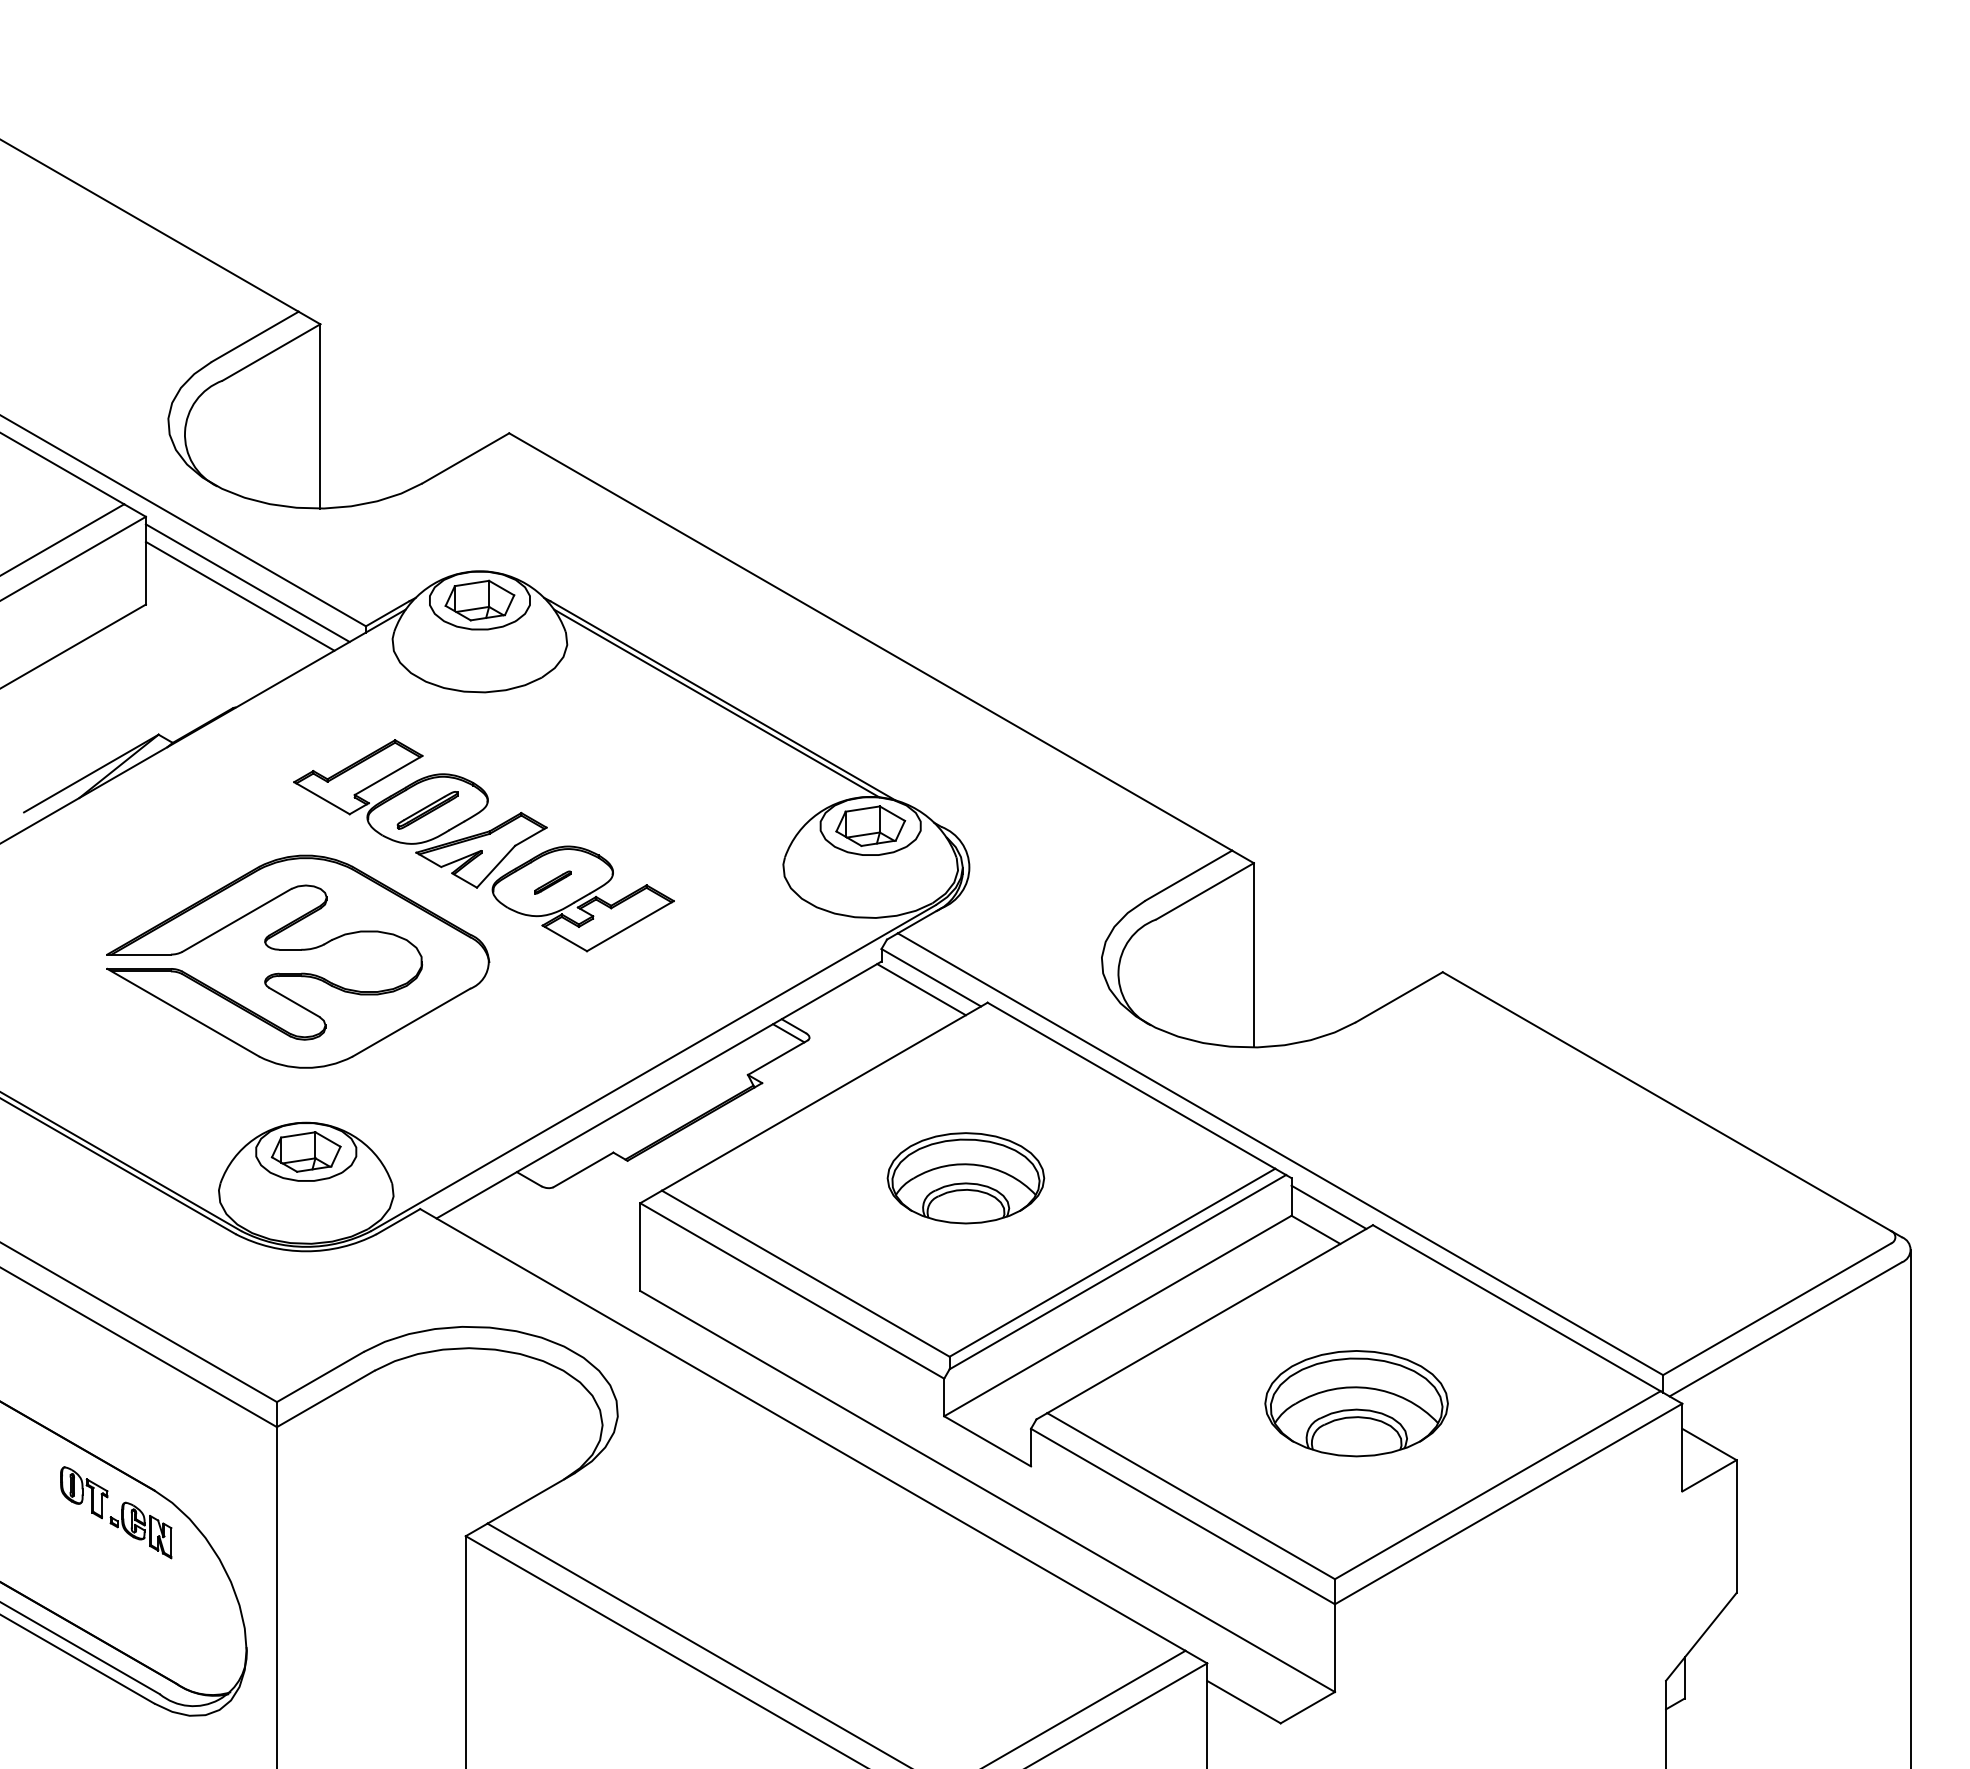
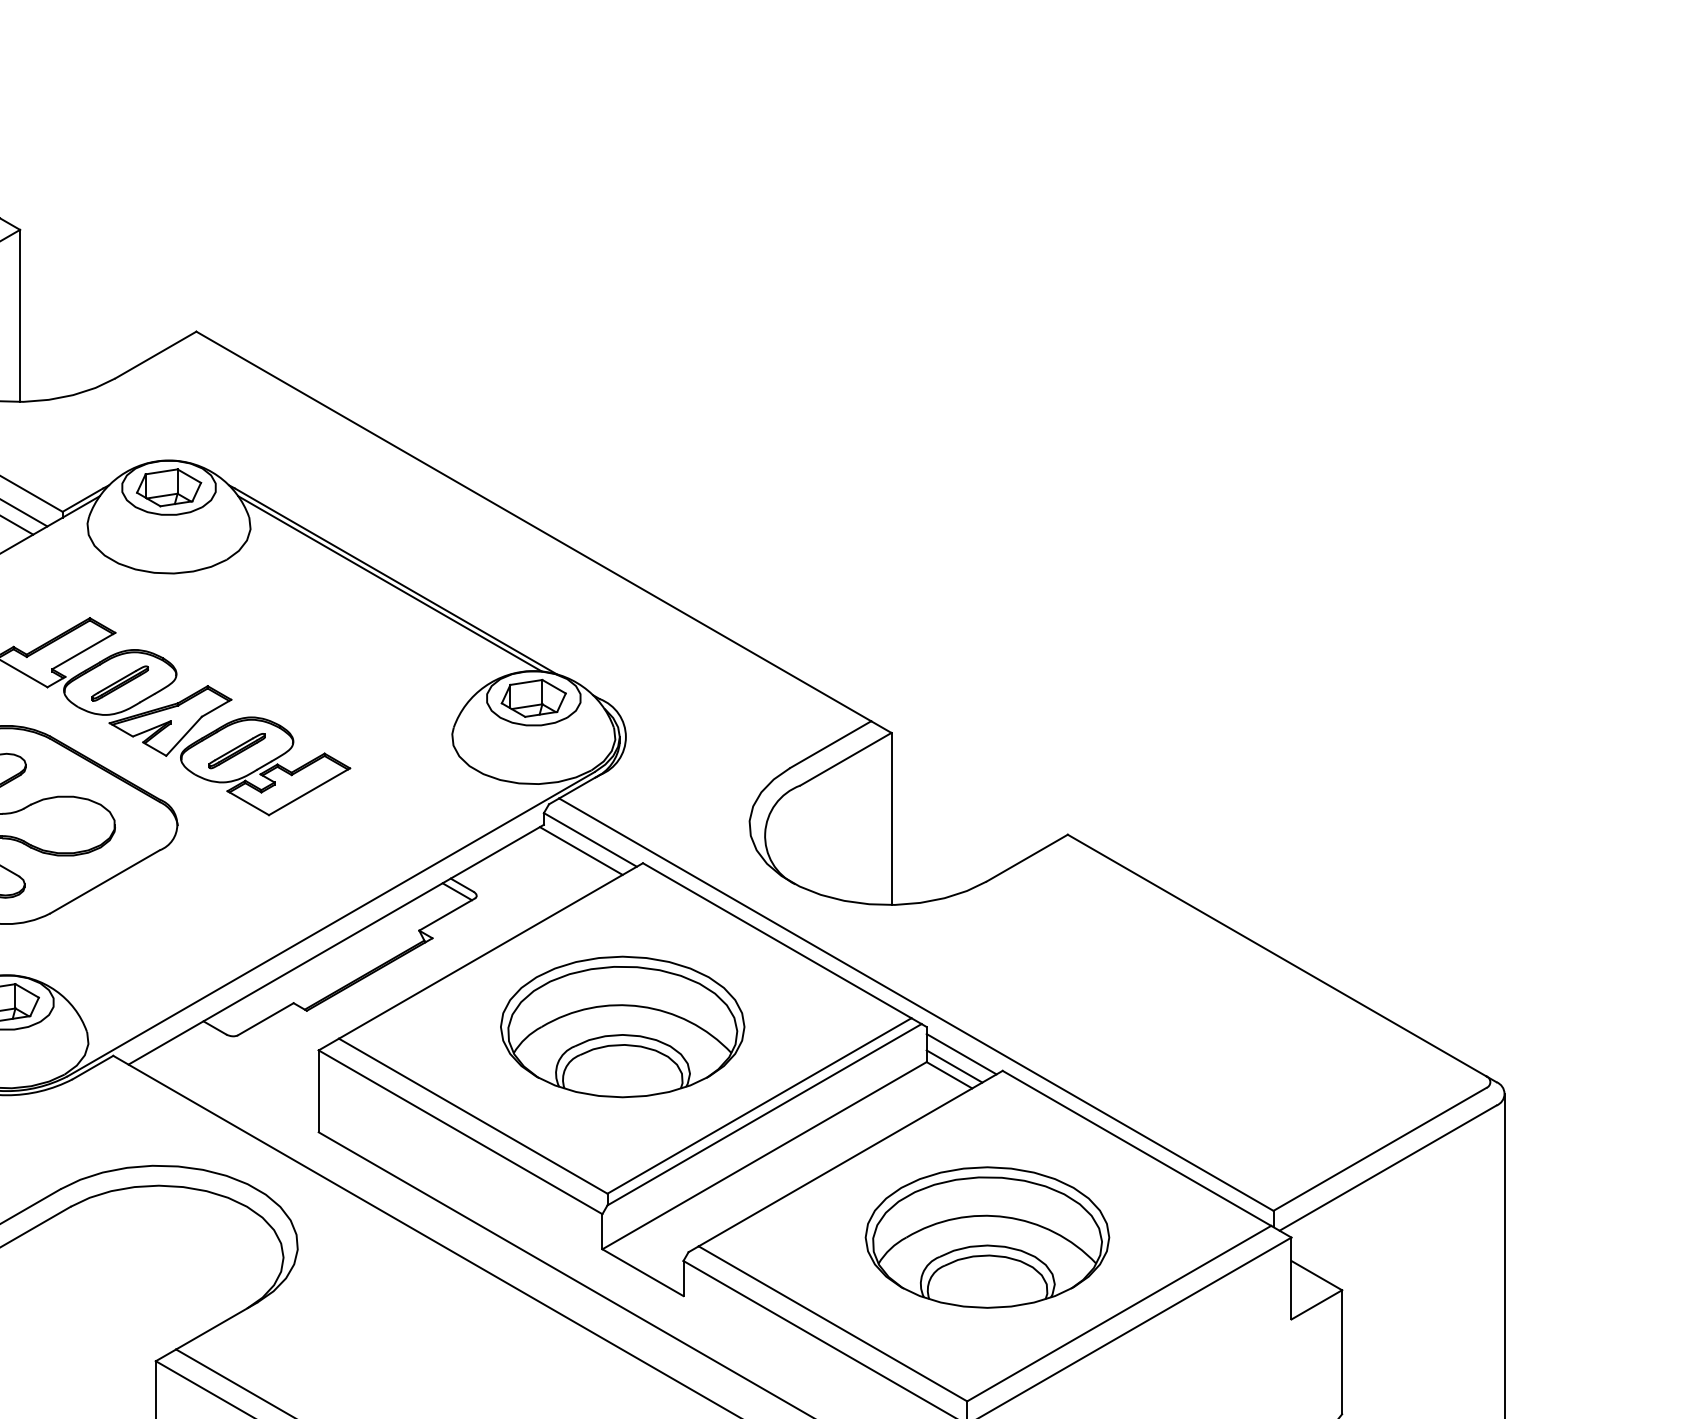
part: (552, 882) -> (236, 750), size x1.67
part: (965, 1178) -> (622, 1027), size x1.67
line: (1321, 1220) -> (954, 1066), added
part: (1356, 1403) -> (987, 1237), size x1.43

